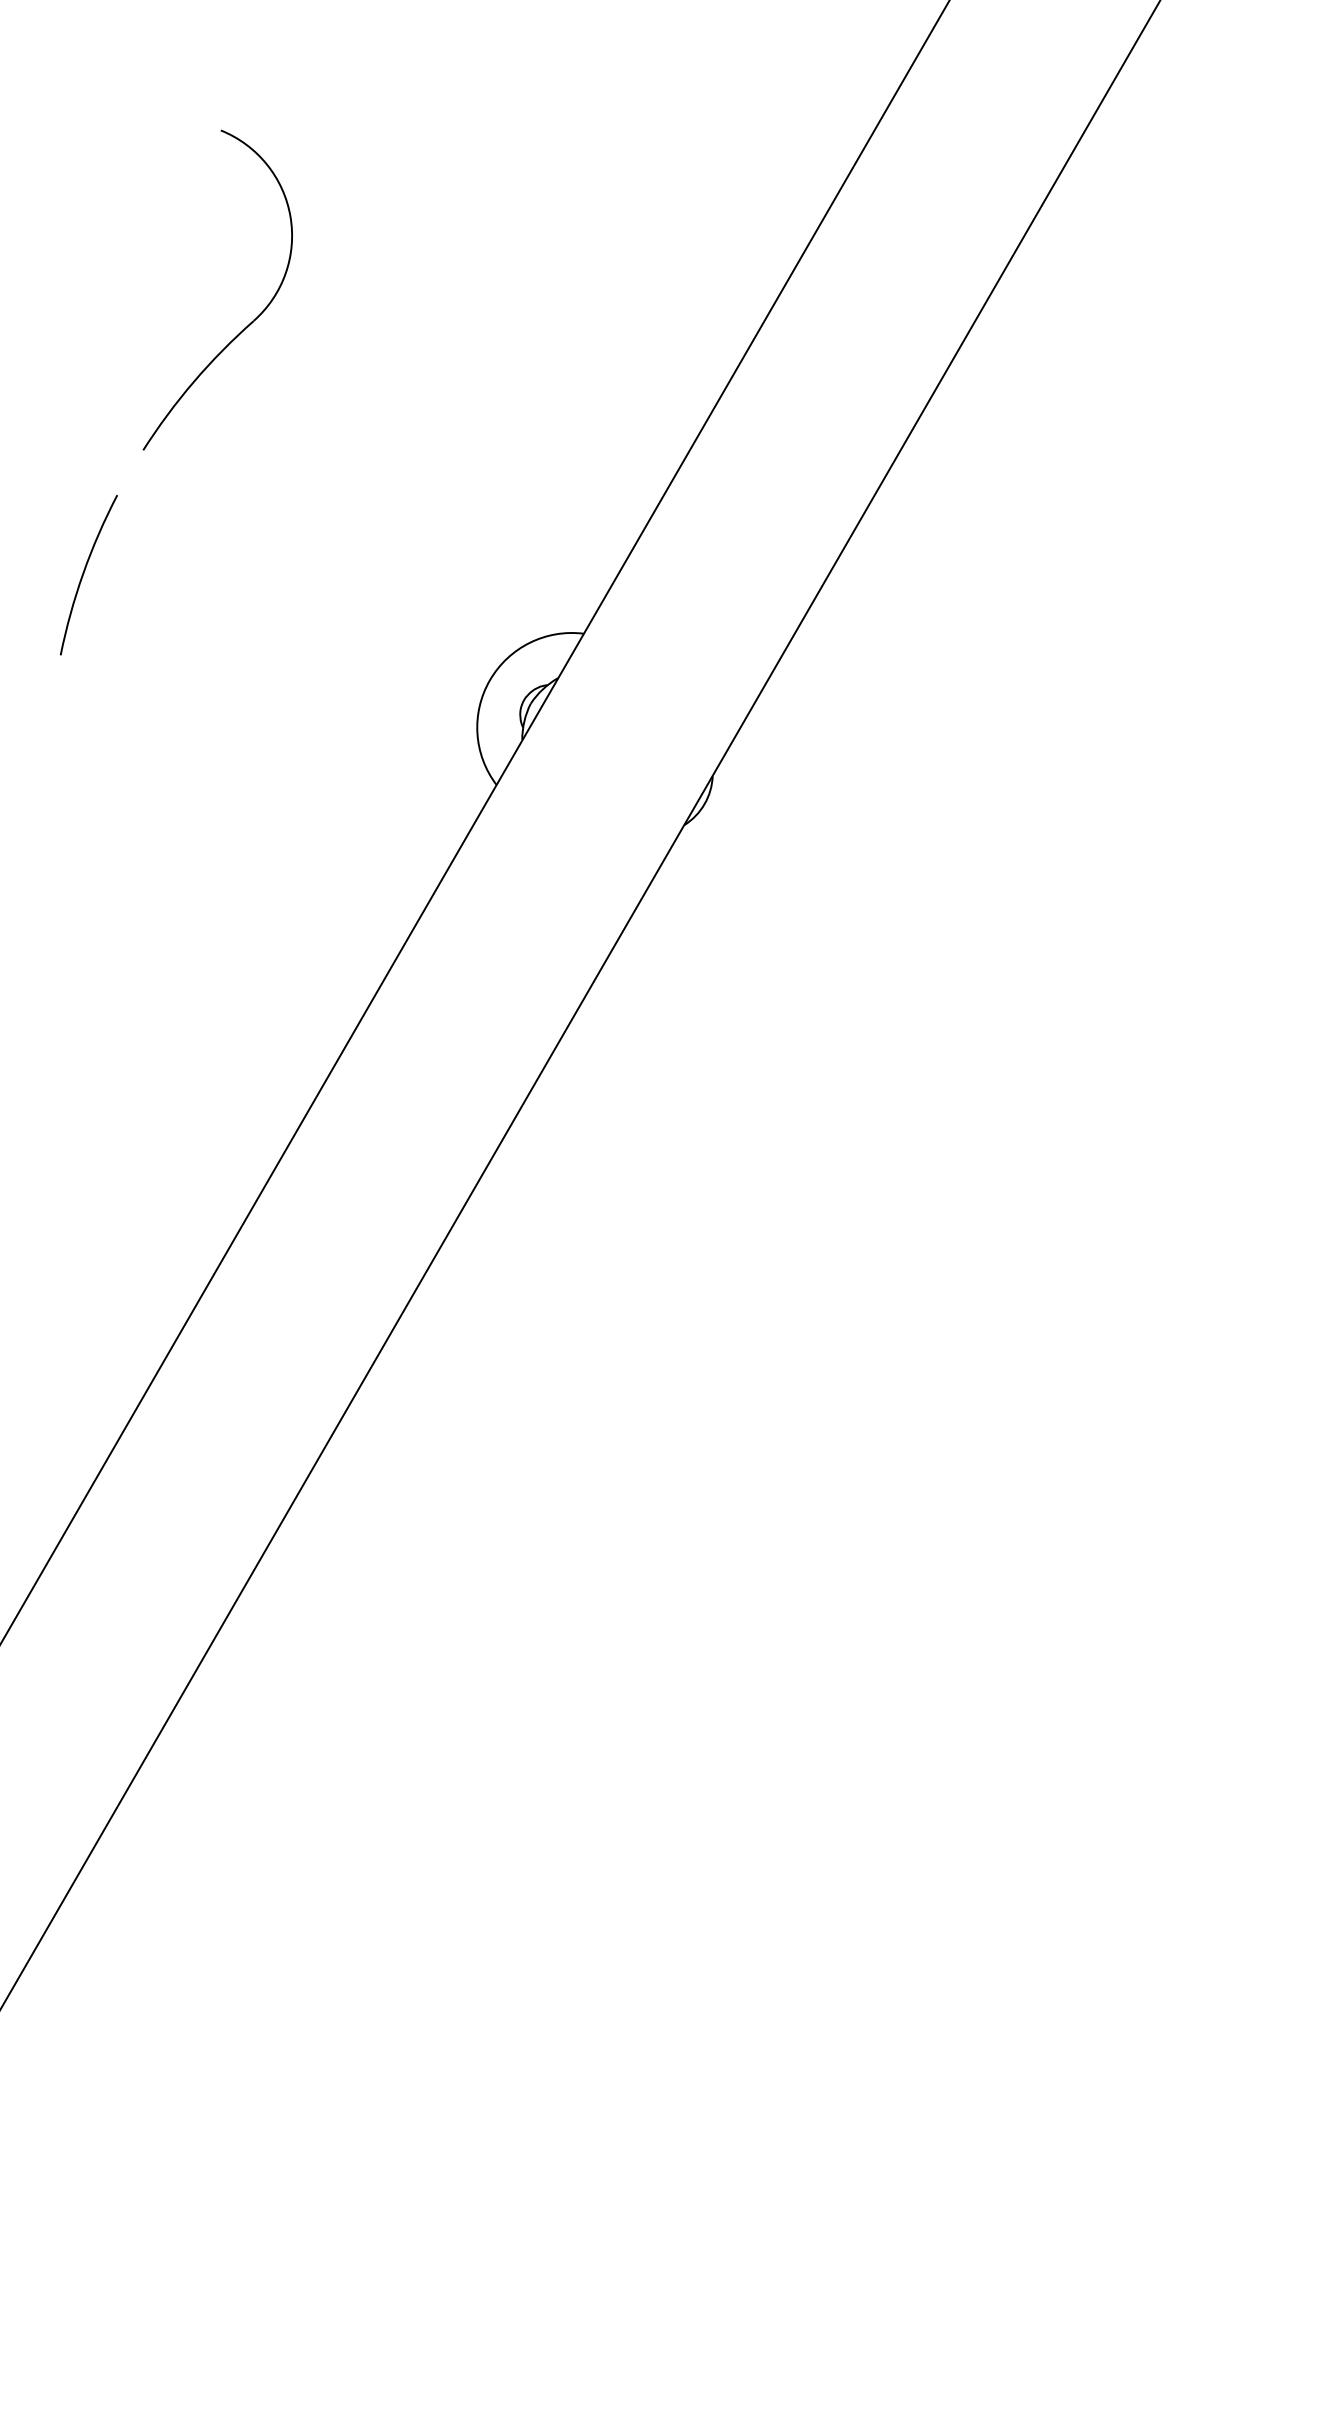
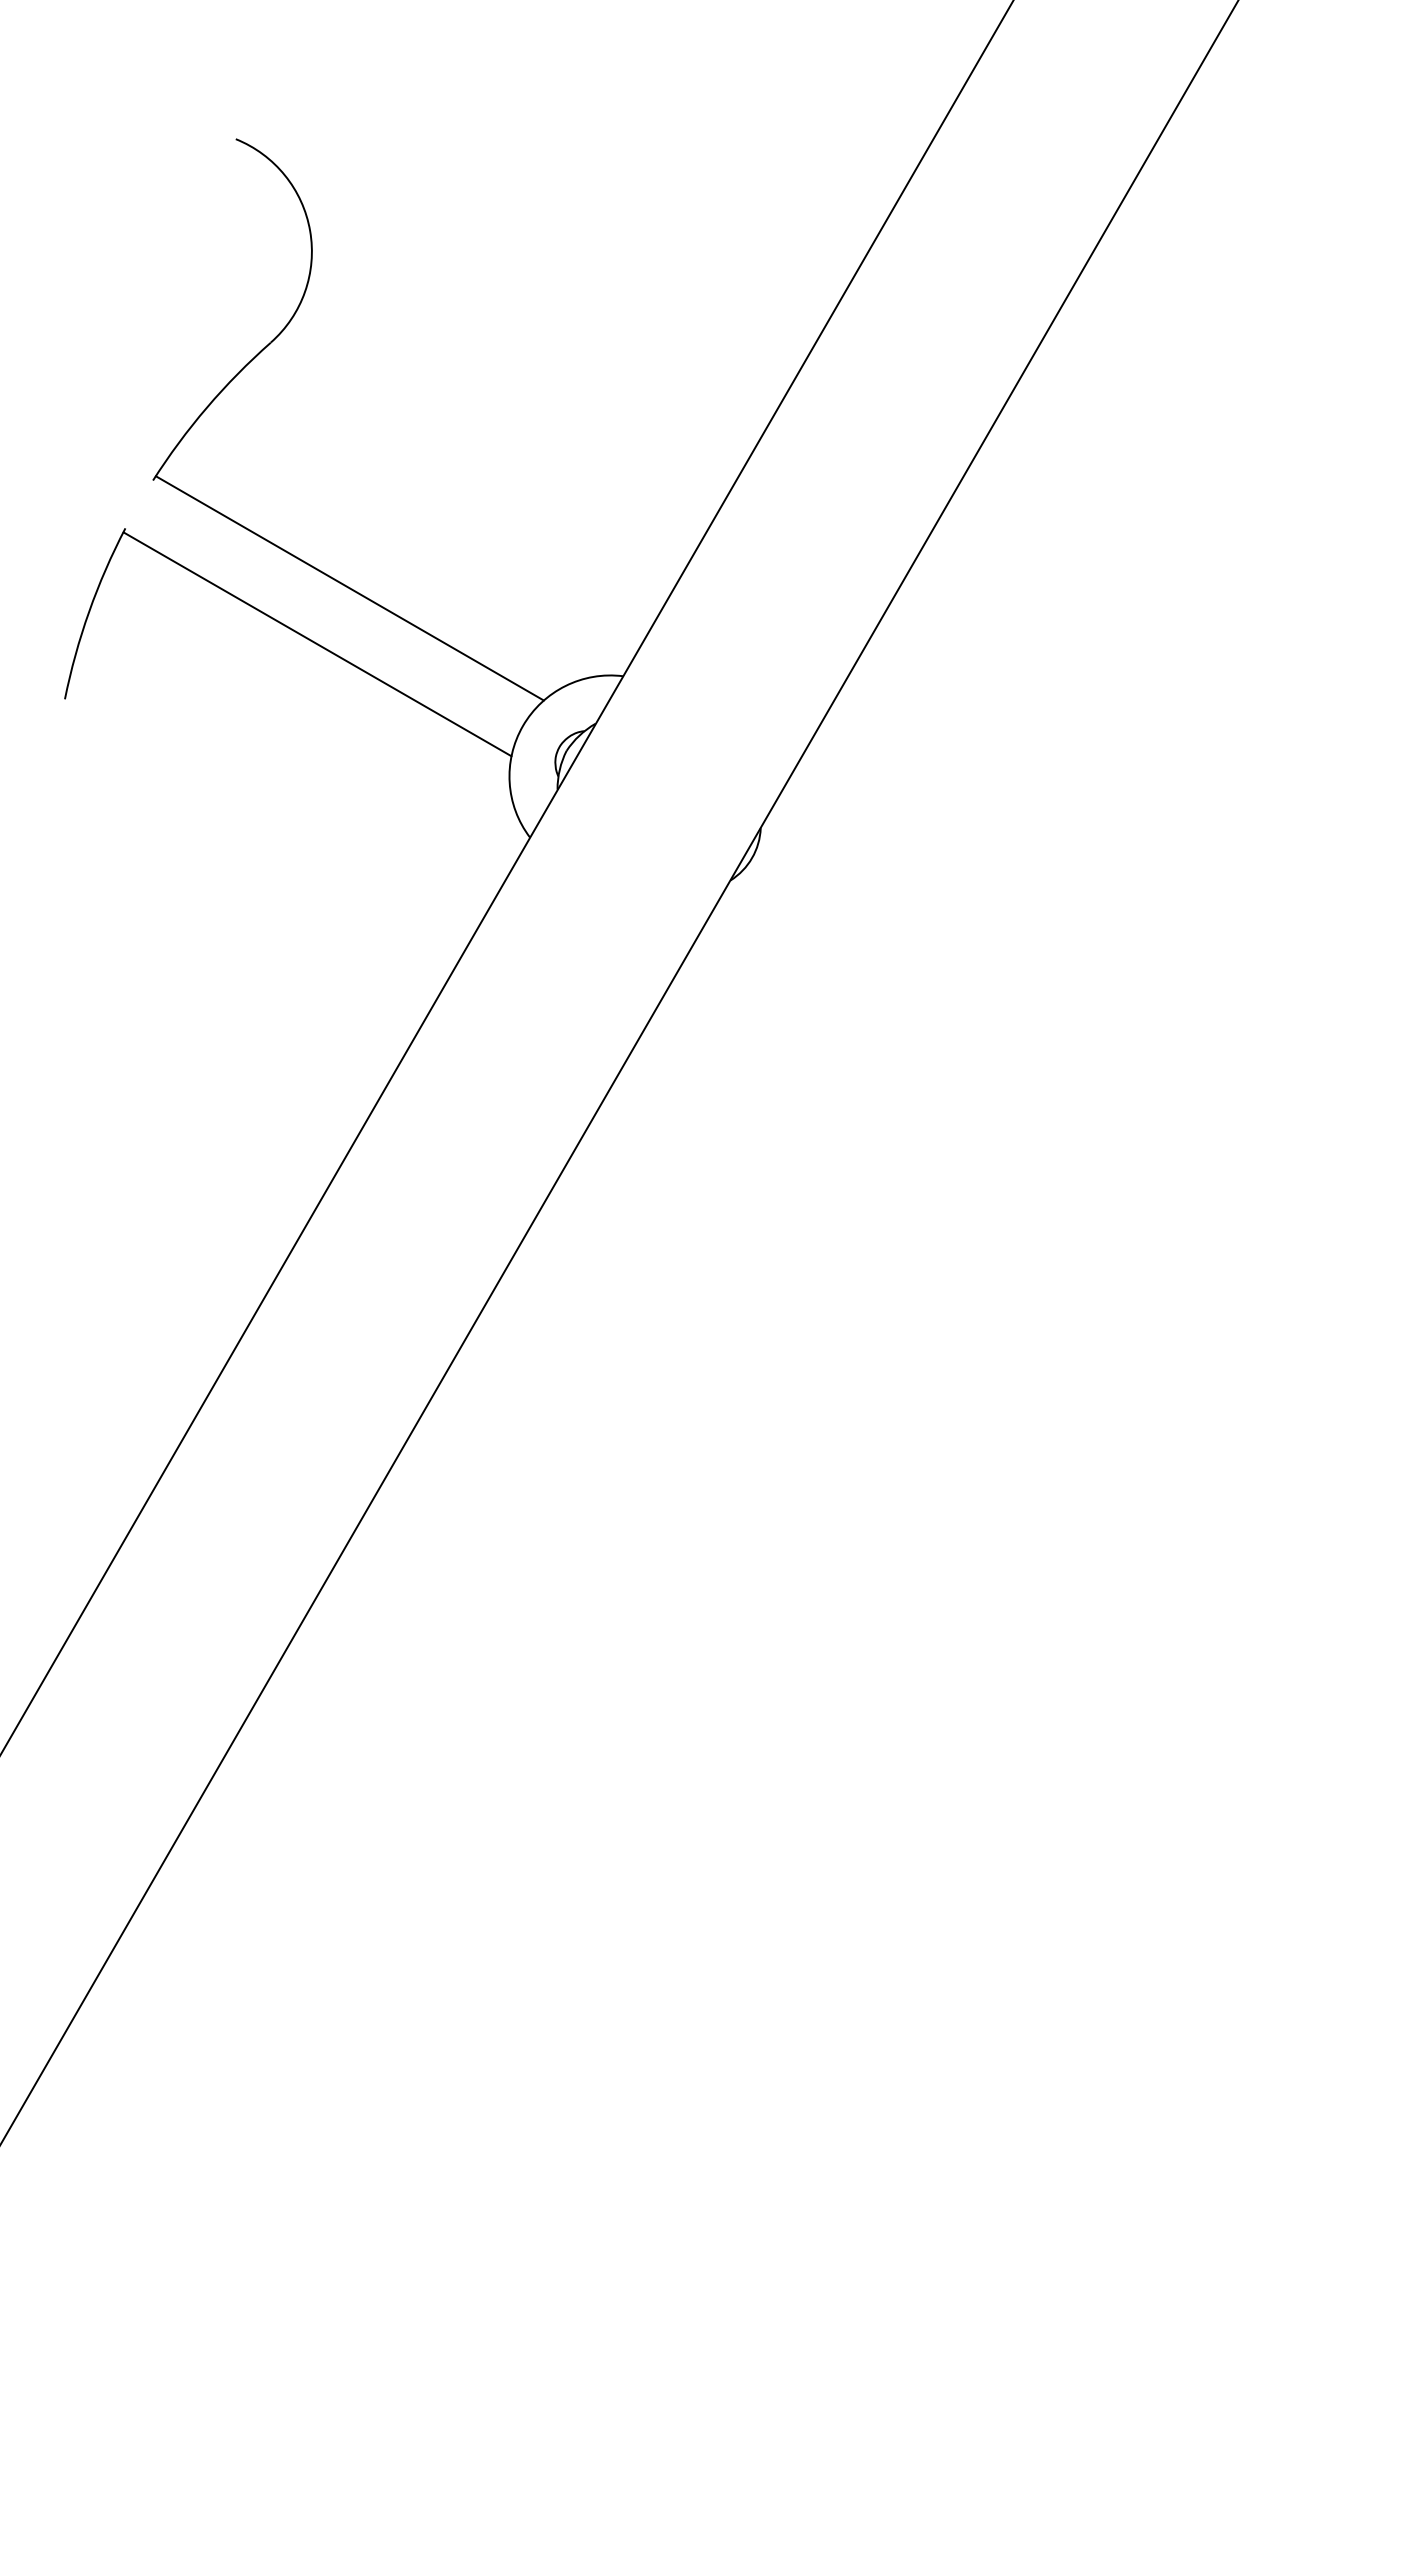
line: (327, 551) -> (349, 588), added
line: (297, 603) -> (317, 644), added

